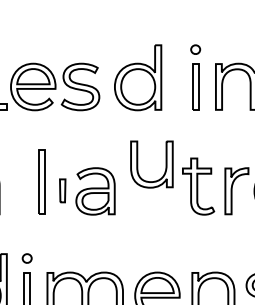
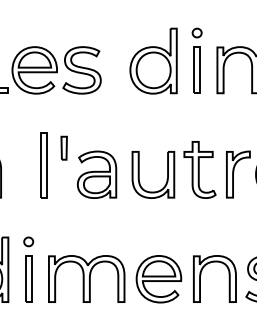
part: (138, 77) -> (153, 60), moved
part: (165, 169) -> (166, 179), moved
part: (62, 190) -> (63, 147), moved

